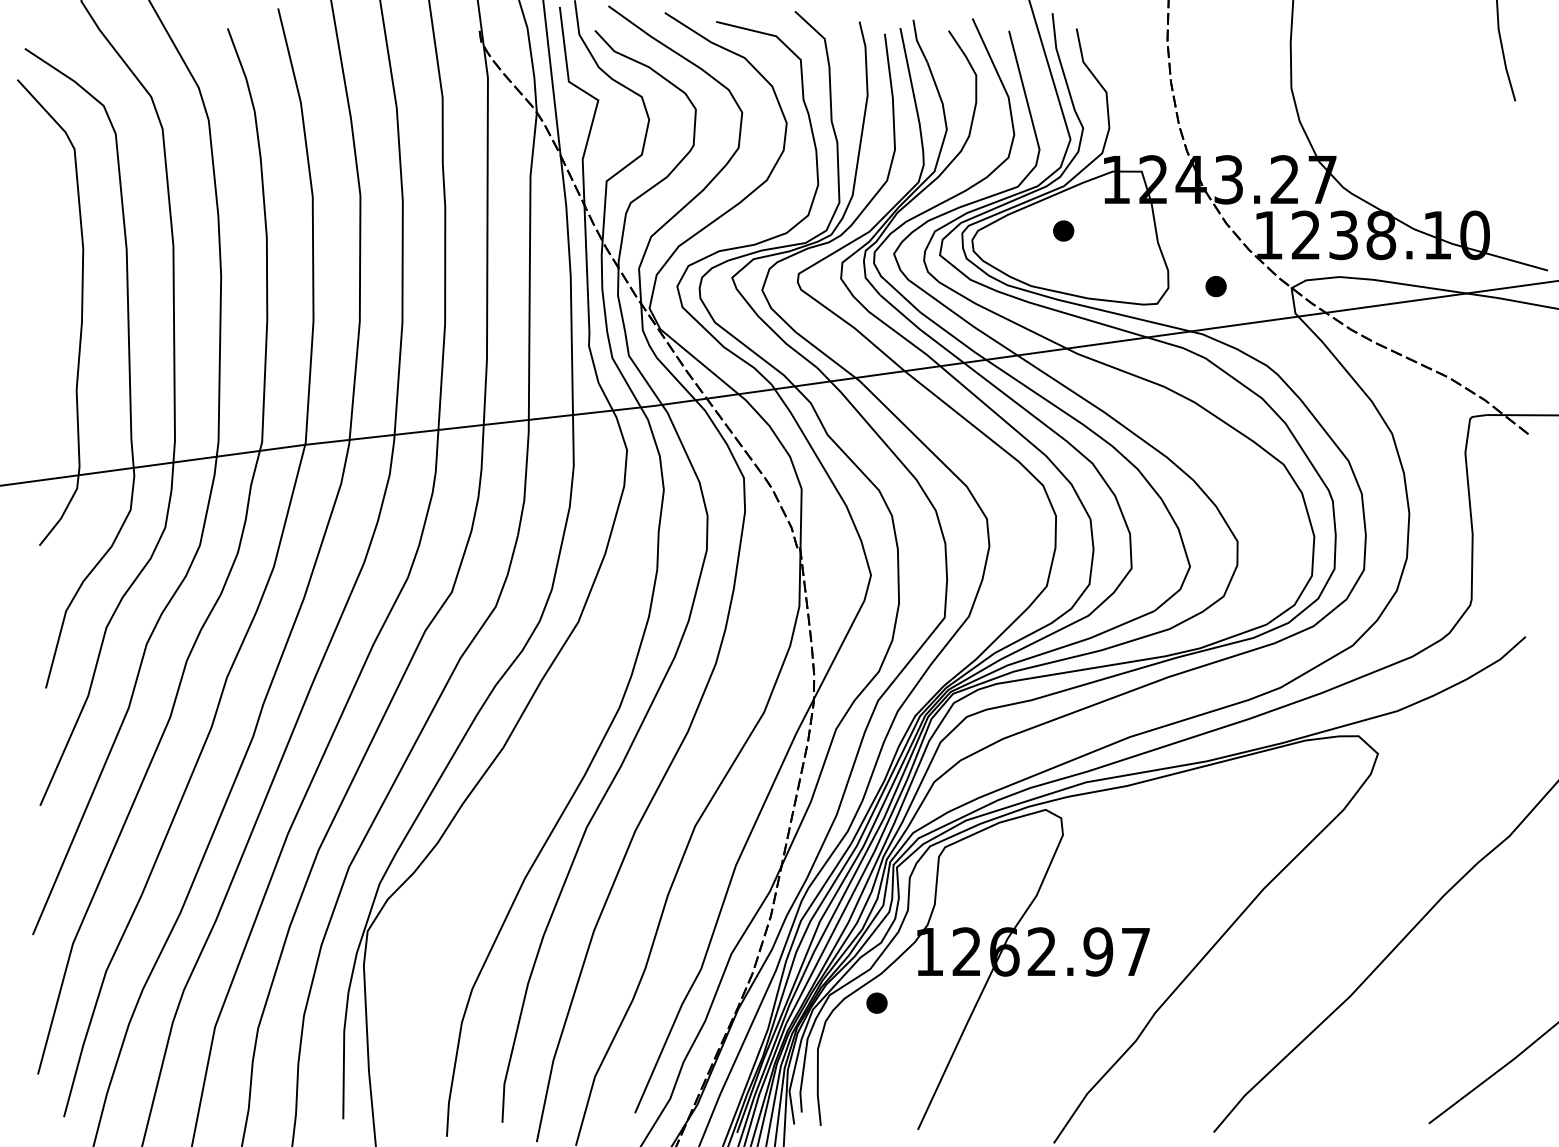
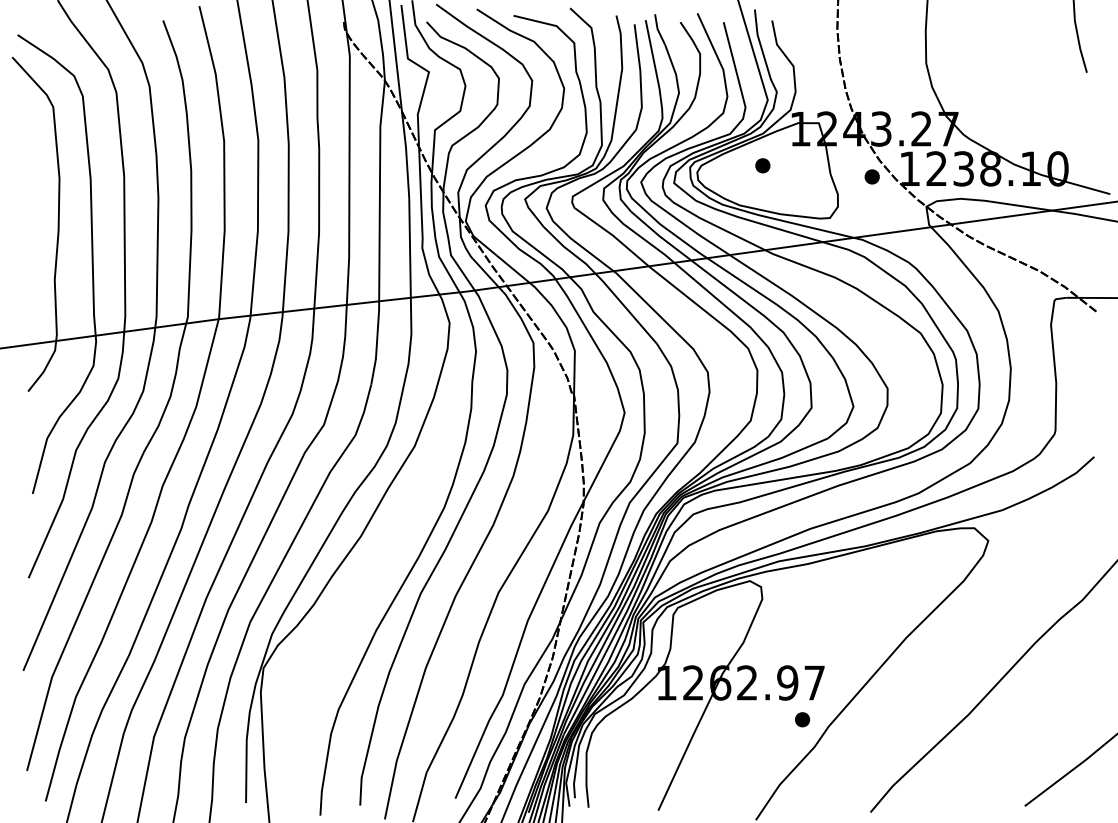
part: (1215, 286) -> (871, 176), moved
part: (876, 1002) -> (802, 719), moved

